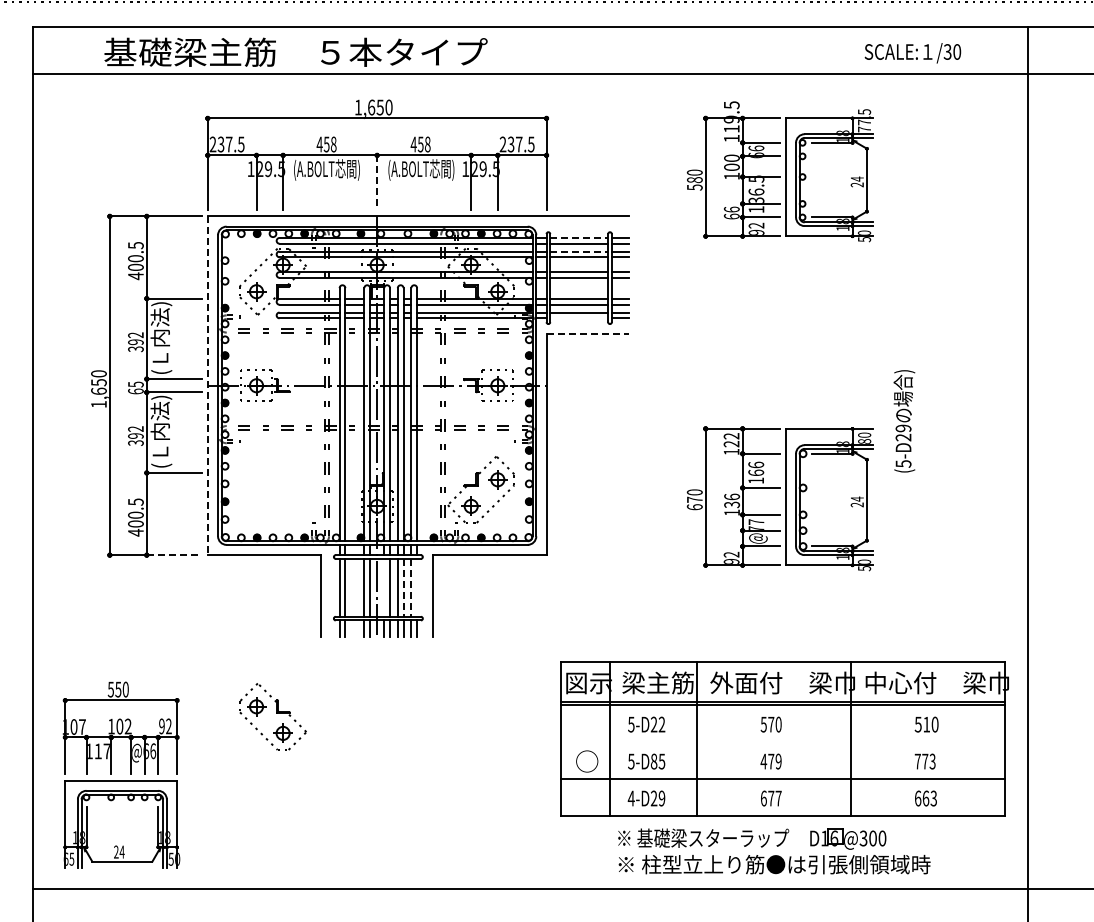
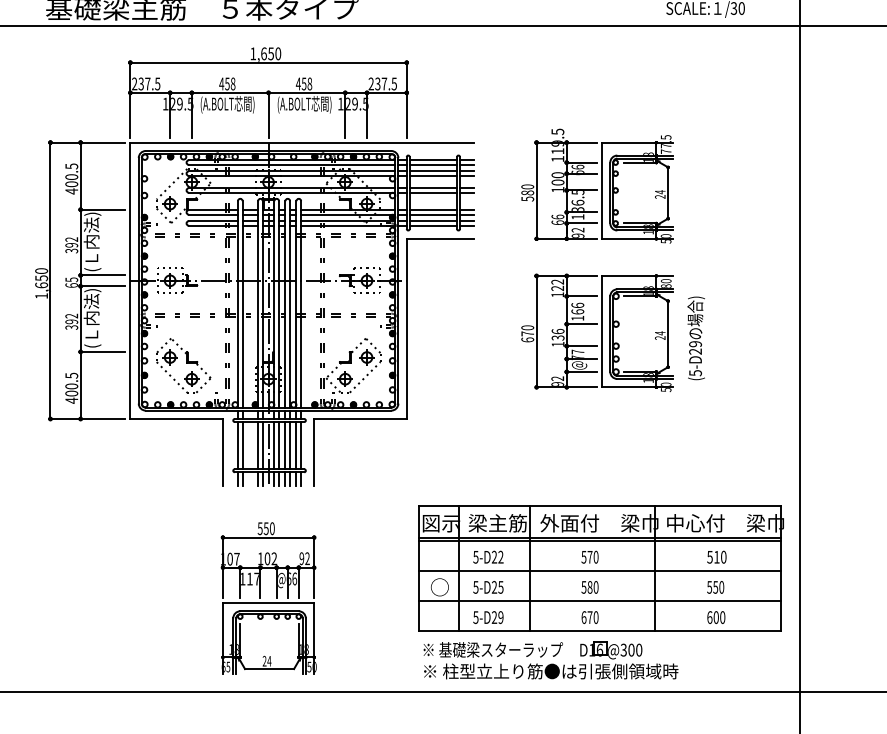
part: (779, 171) -> (596, 185), moved
line: (377, 183) -> (268, 115), dashed -> solid
line: (579, 237) -> (433, 159), dashed -> solid
line: (579, 251) -> (433, 171), dashed -> solid
line: (579, 318) -> (433, 225), added
line: (588, 334) -> (440, 238), dashed -> solid
line: (207, 386) -> (130, 281), dashed -> solid
text: (904, 421) -> (696, 338), moved
part: (779, 498) -> (596, 332), moved
line: (174, 555) -> (103, 419), dashed -> solid
line: (384, 587) -> (274, 445), added
line: (403, 587) -> (290, 445), dashed -> solid
line: (411, 587) -> (296, 445), dashed -> solid
line: (417, 587) -> (301, 445), added
part: (272, 716) -> (183, 365), moved
line: (783, 741) -> (600, 571), added
text: (653, 761) -> (494, 587), 5-D85 -> 5-D25
text: (770, 761) -> (589, 587), 479 -> 580
text: (924, 761) -> (715, 587), 773 -> 550
part: (121, 774) -> (268, 597), moved
text: (630, 798) -> (475, 617), 4-D29 -> 5-D29
text: (778, 798) -> (595, 617), 677 -> 670
text: (929, 798) -> (719, 617), 663 -> 600
part: (774, 851) -> (551, 660), moved

